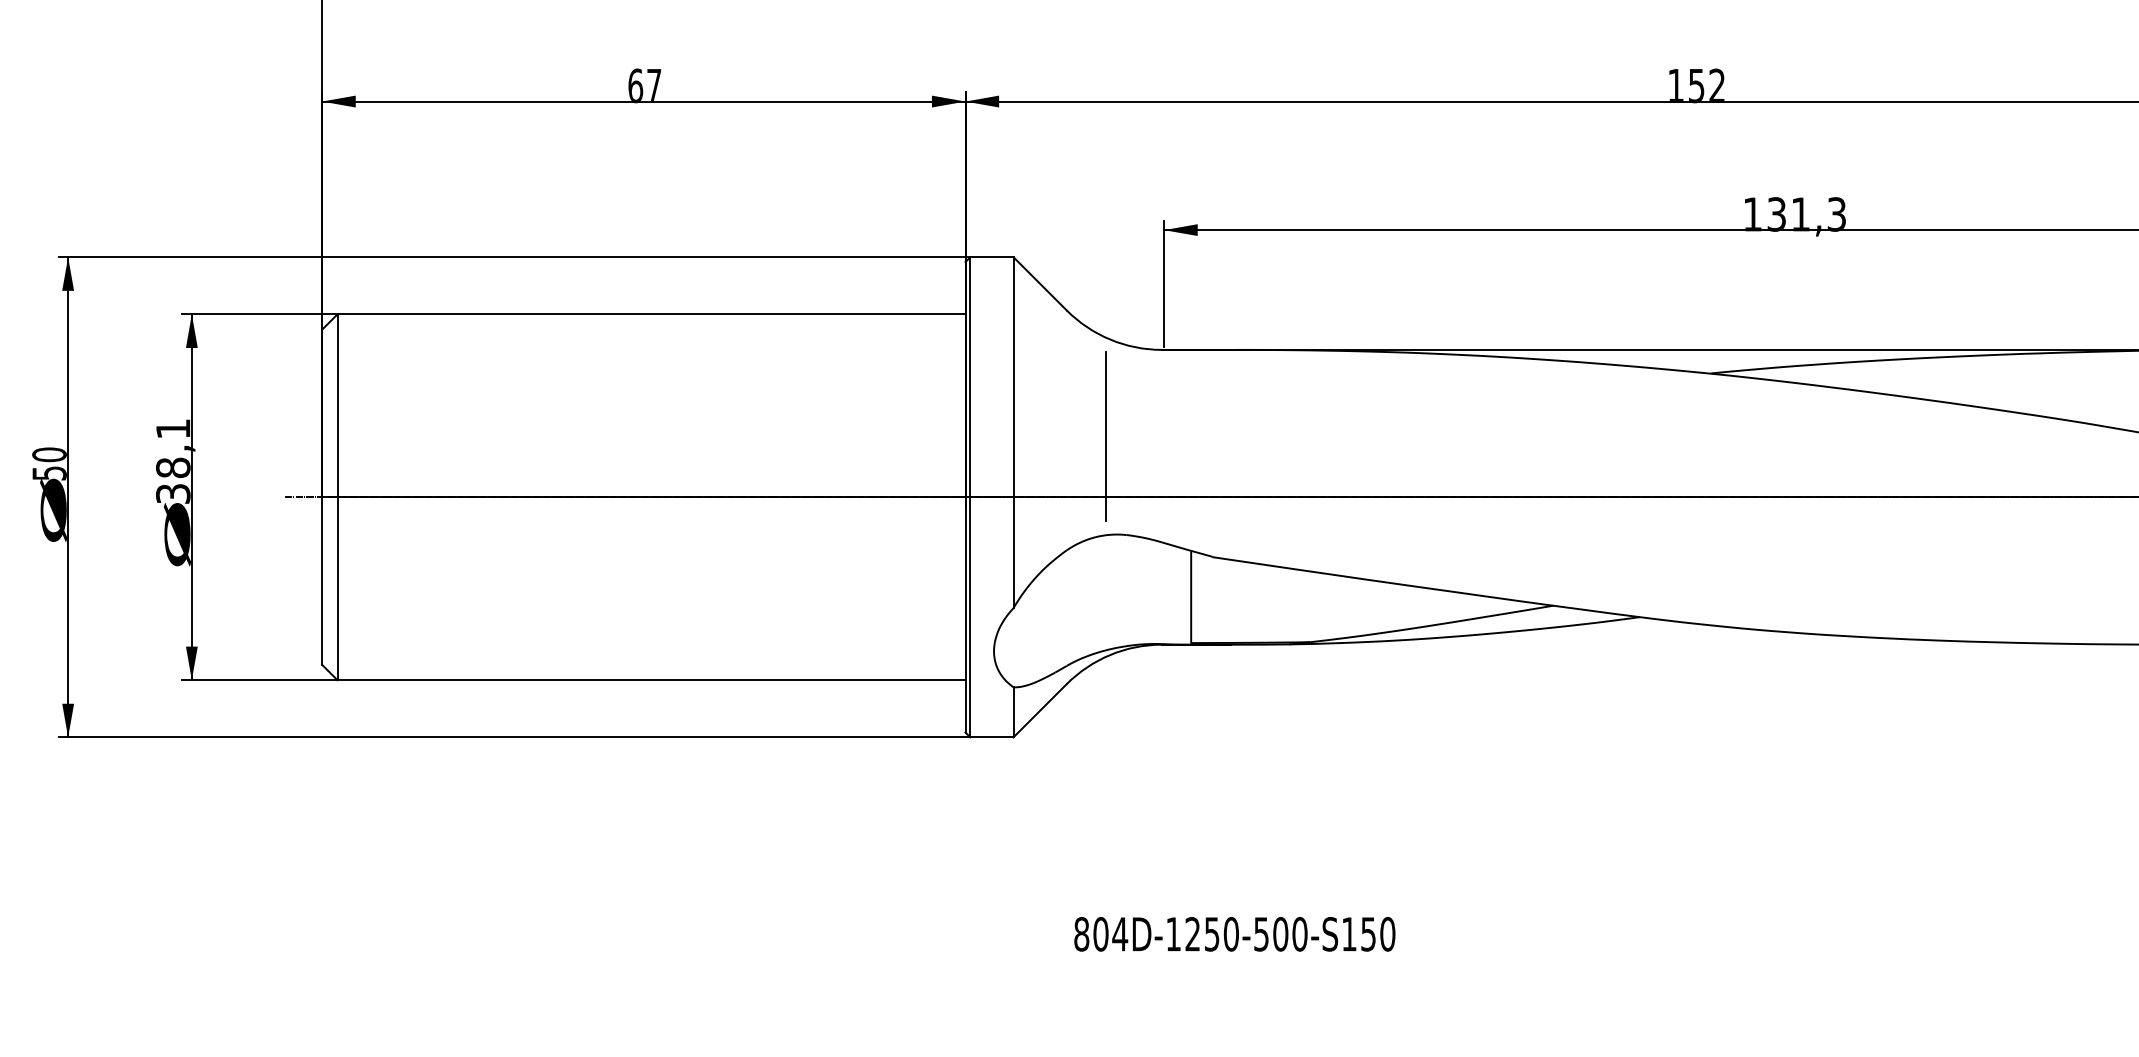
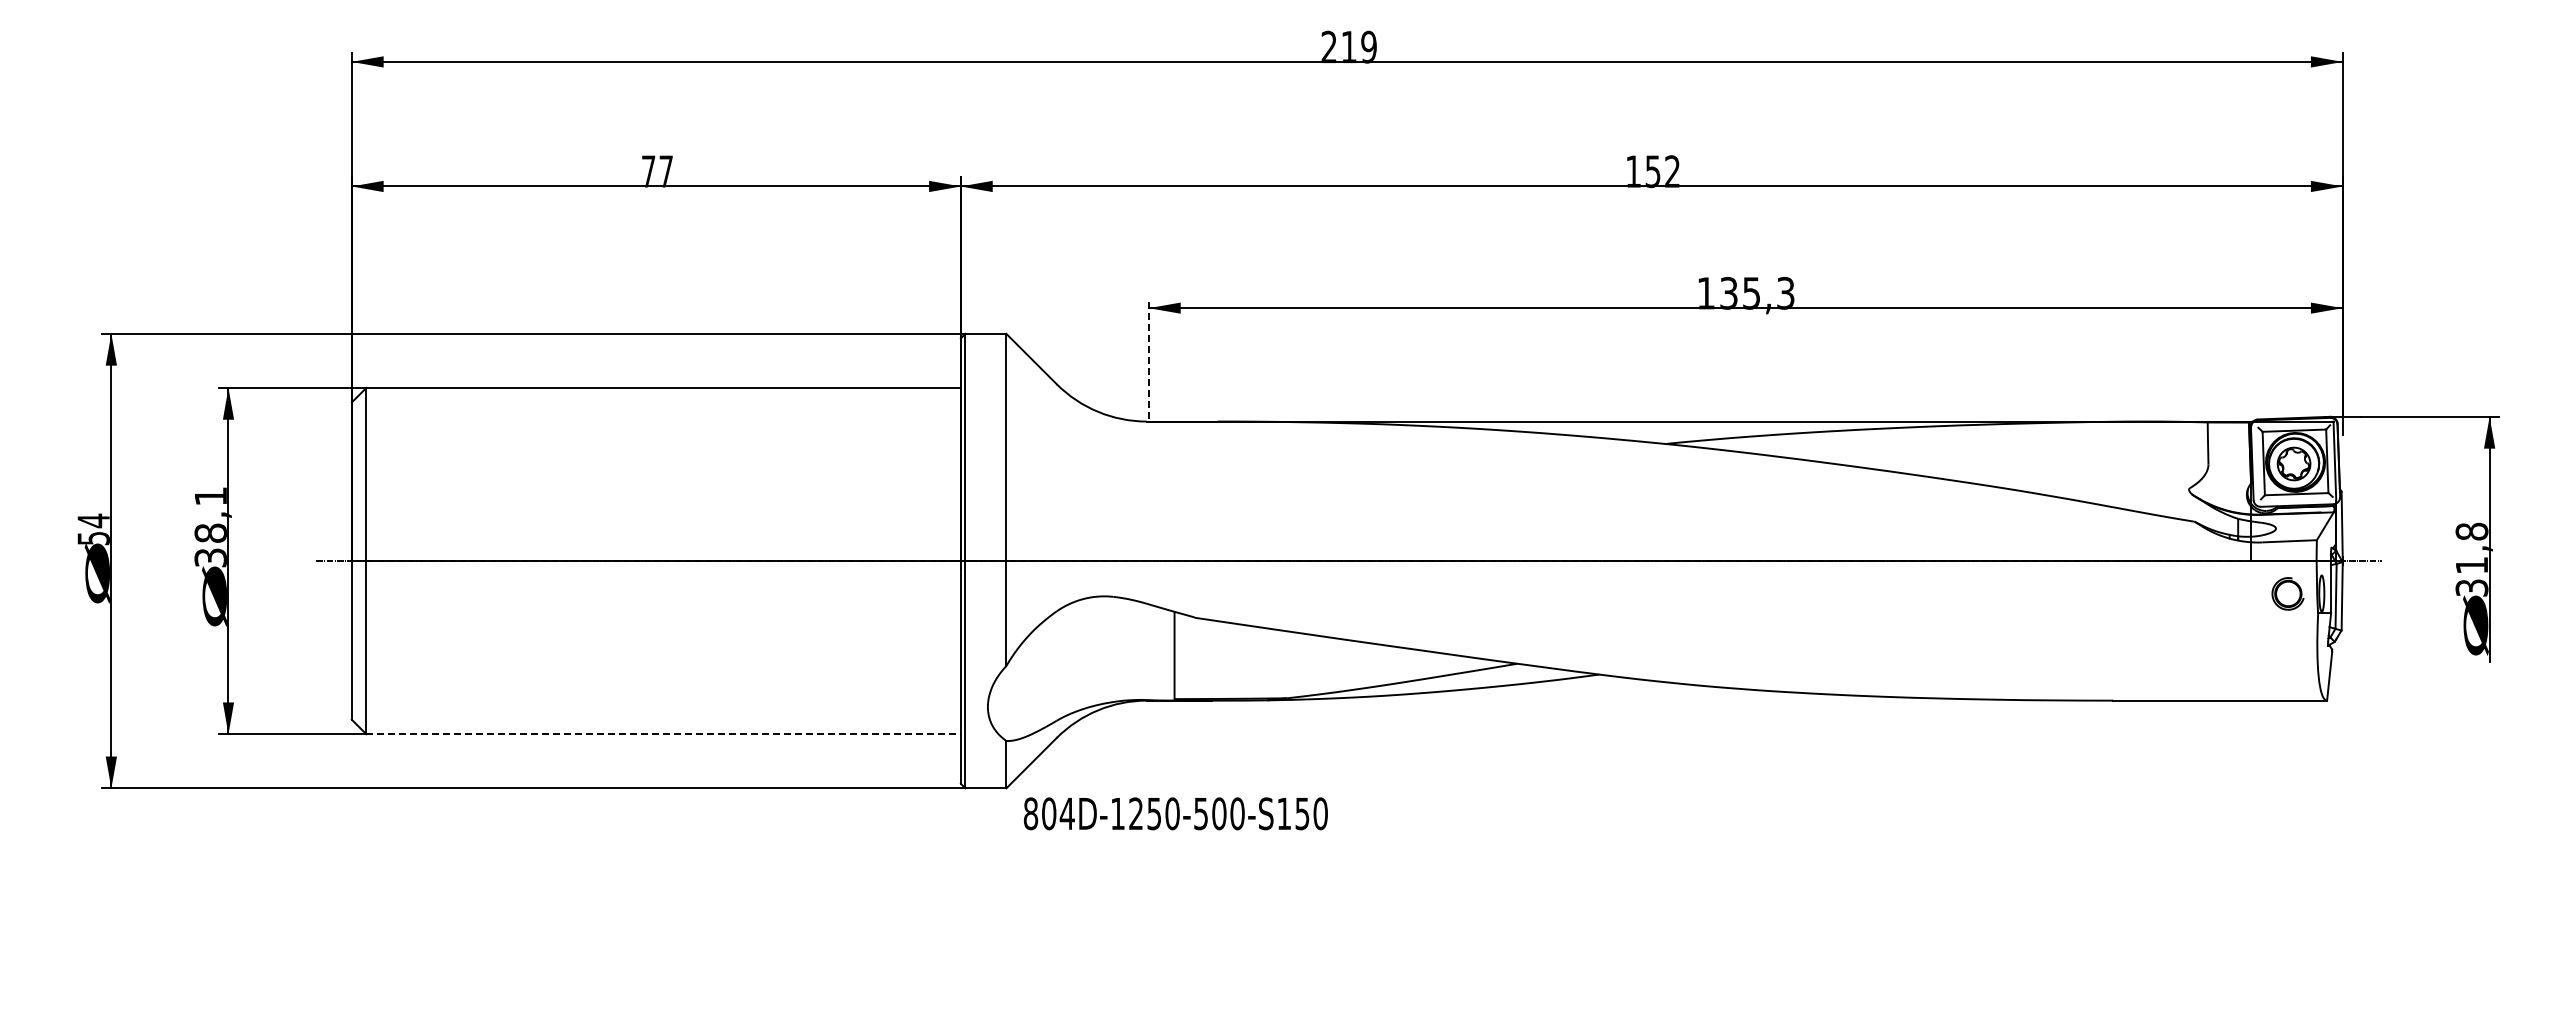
text: (635, 85) -> (648, 171), 67 -> 77
text: (1800, 214) -> (1751, 293), 131,3 -> 135,3
line: (1163, 283) -> (1148, 358), solid -> dashed
line: (1106, 436) -> (1094, 503), removed
text: (49, 454) -> (93, 520), 50 -> 54
line: (652, 680) -> (664, 734), solid -> dashed
text: (1234, 933) -> (1175, 813), moved

